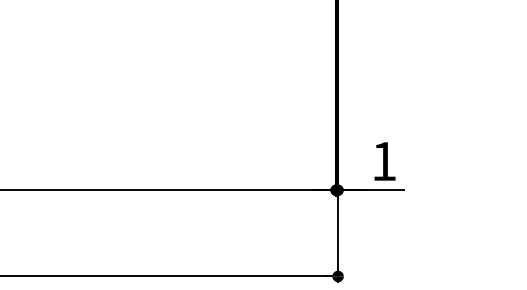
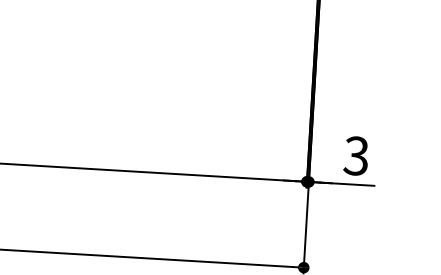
text: (383, 161) -> (355, 156), 1 -> 3

